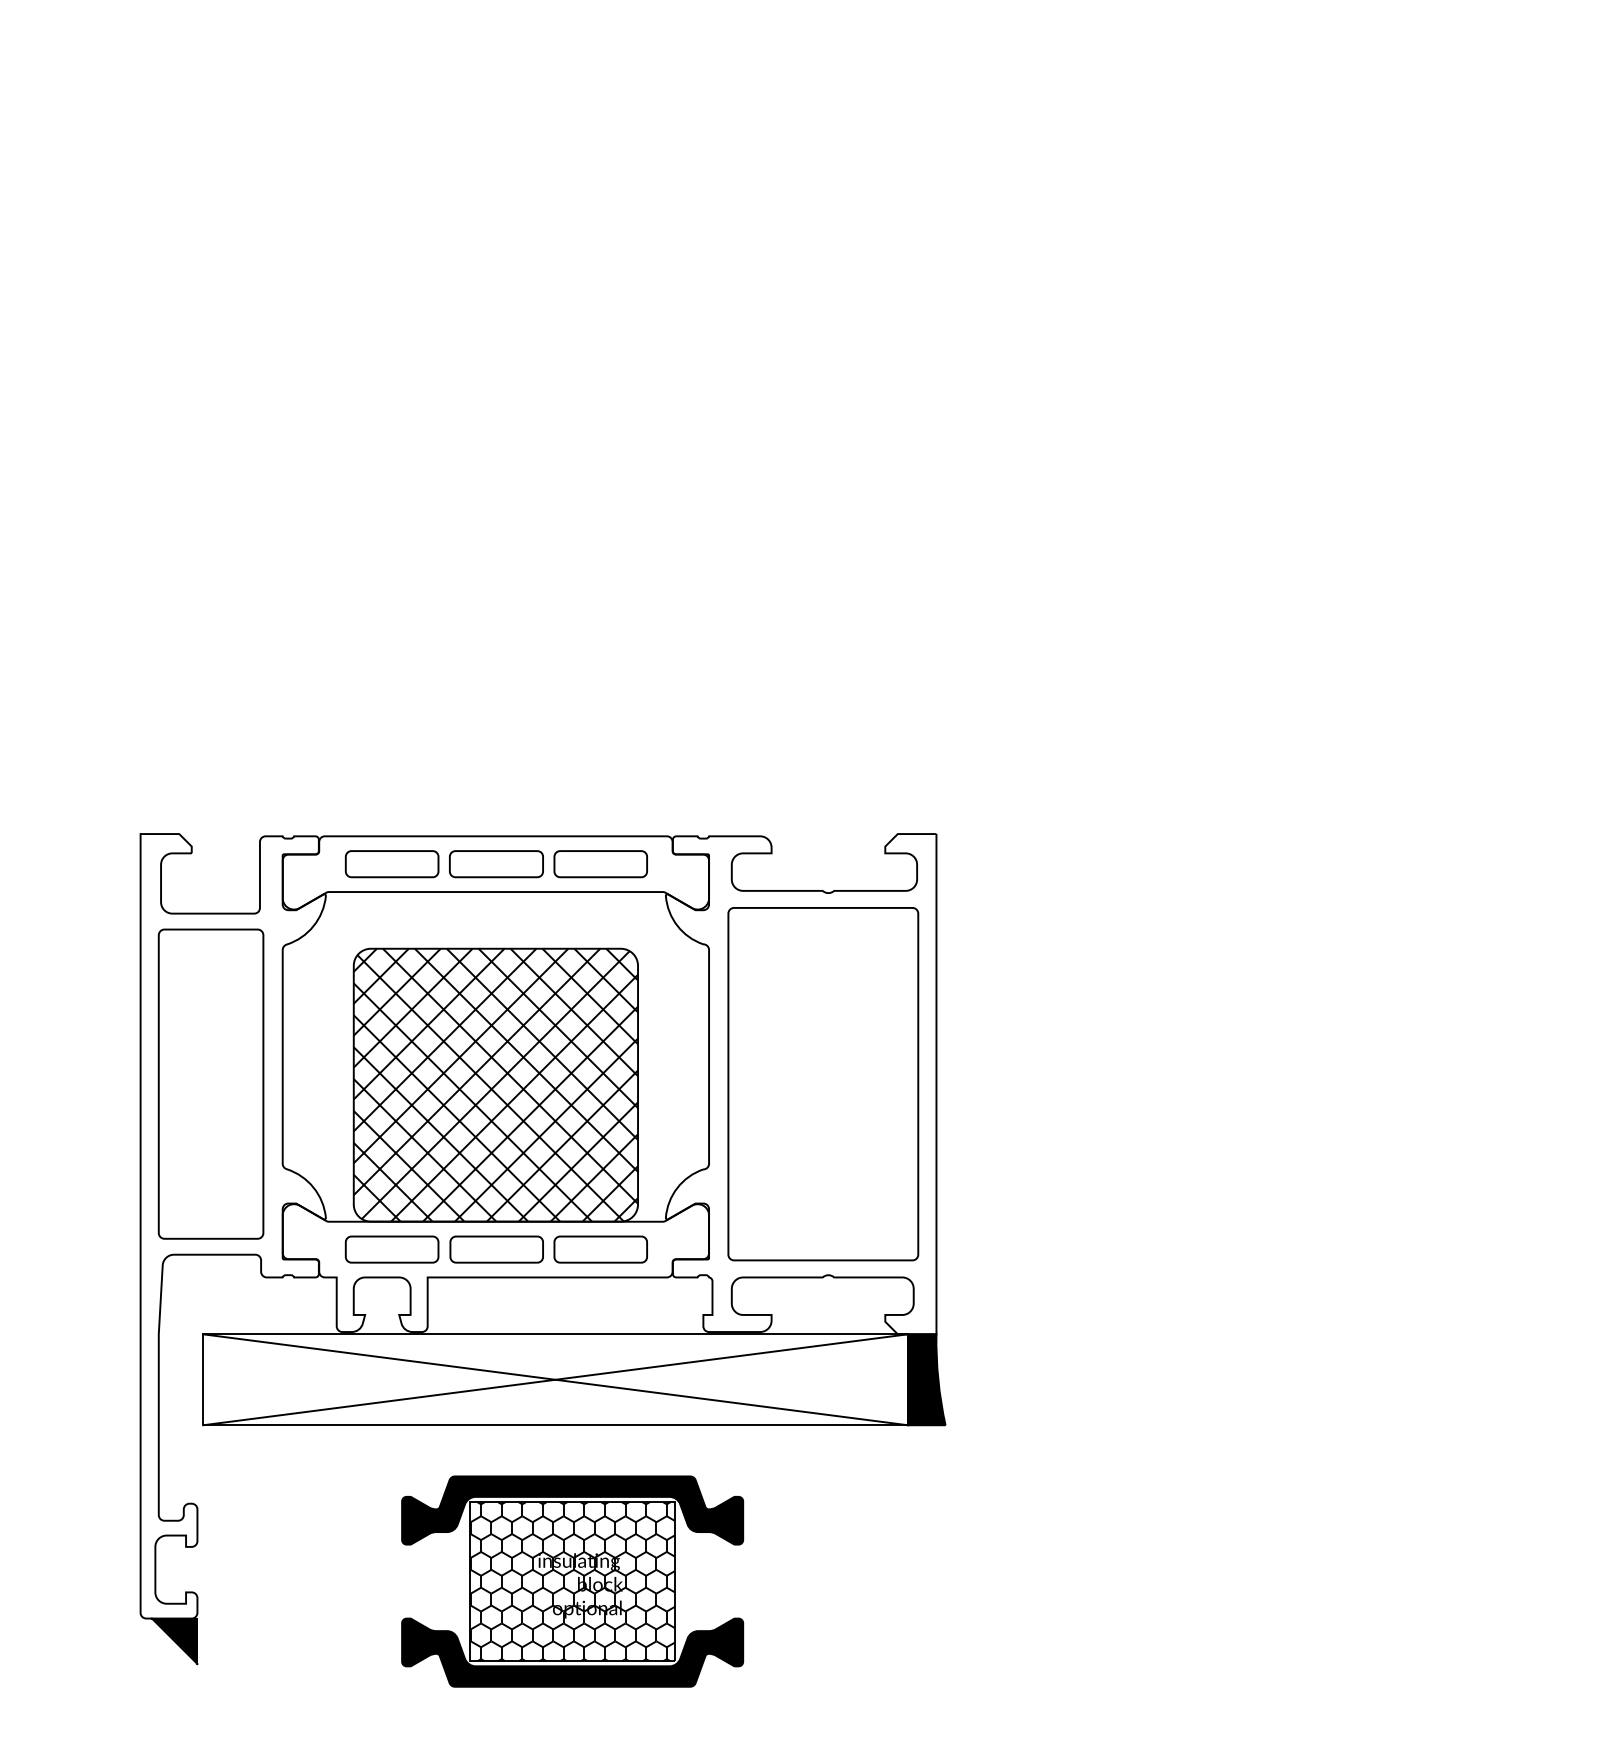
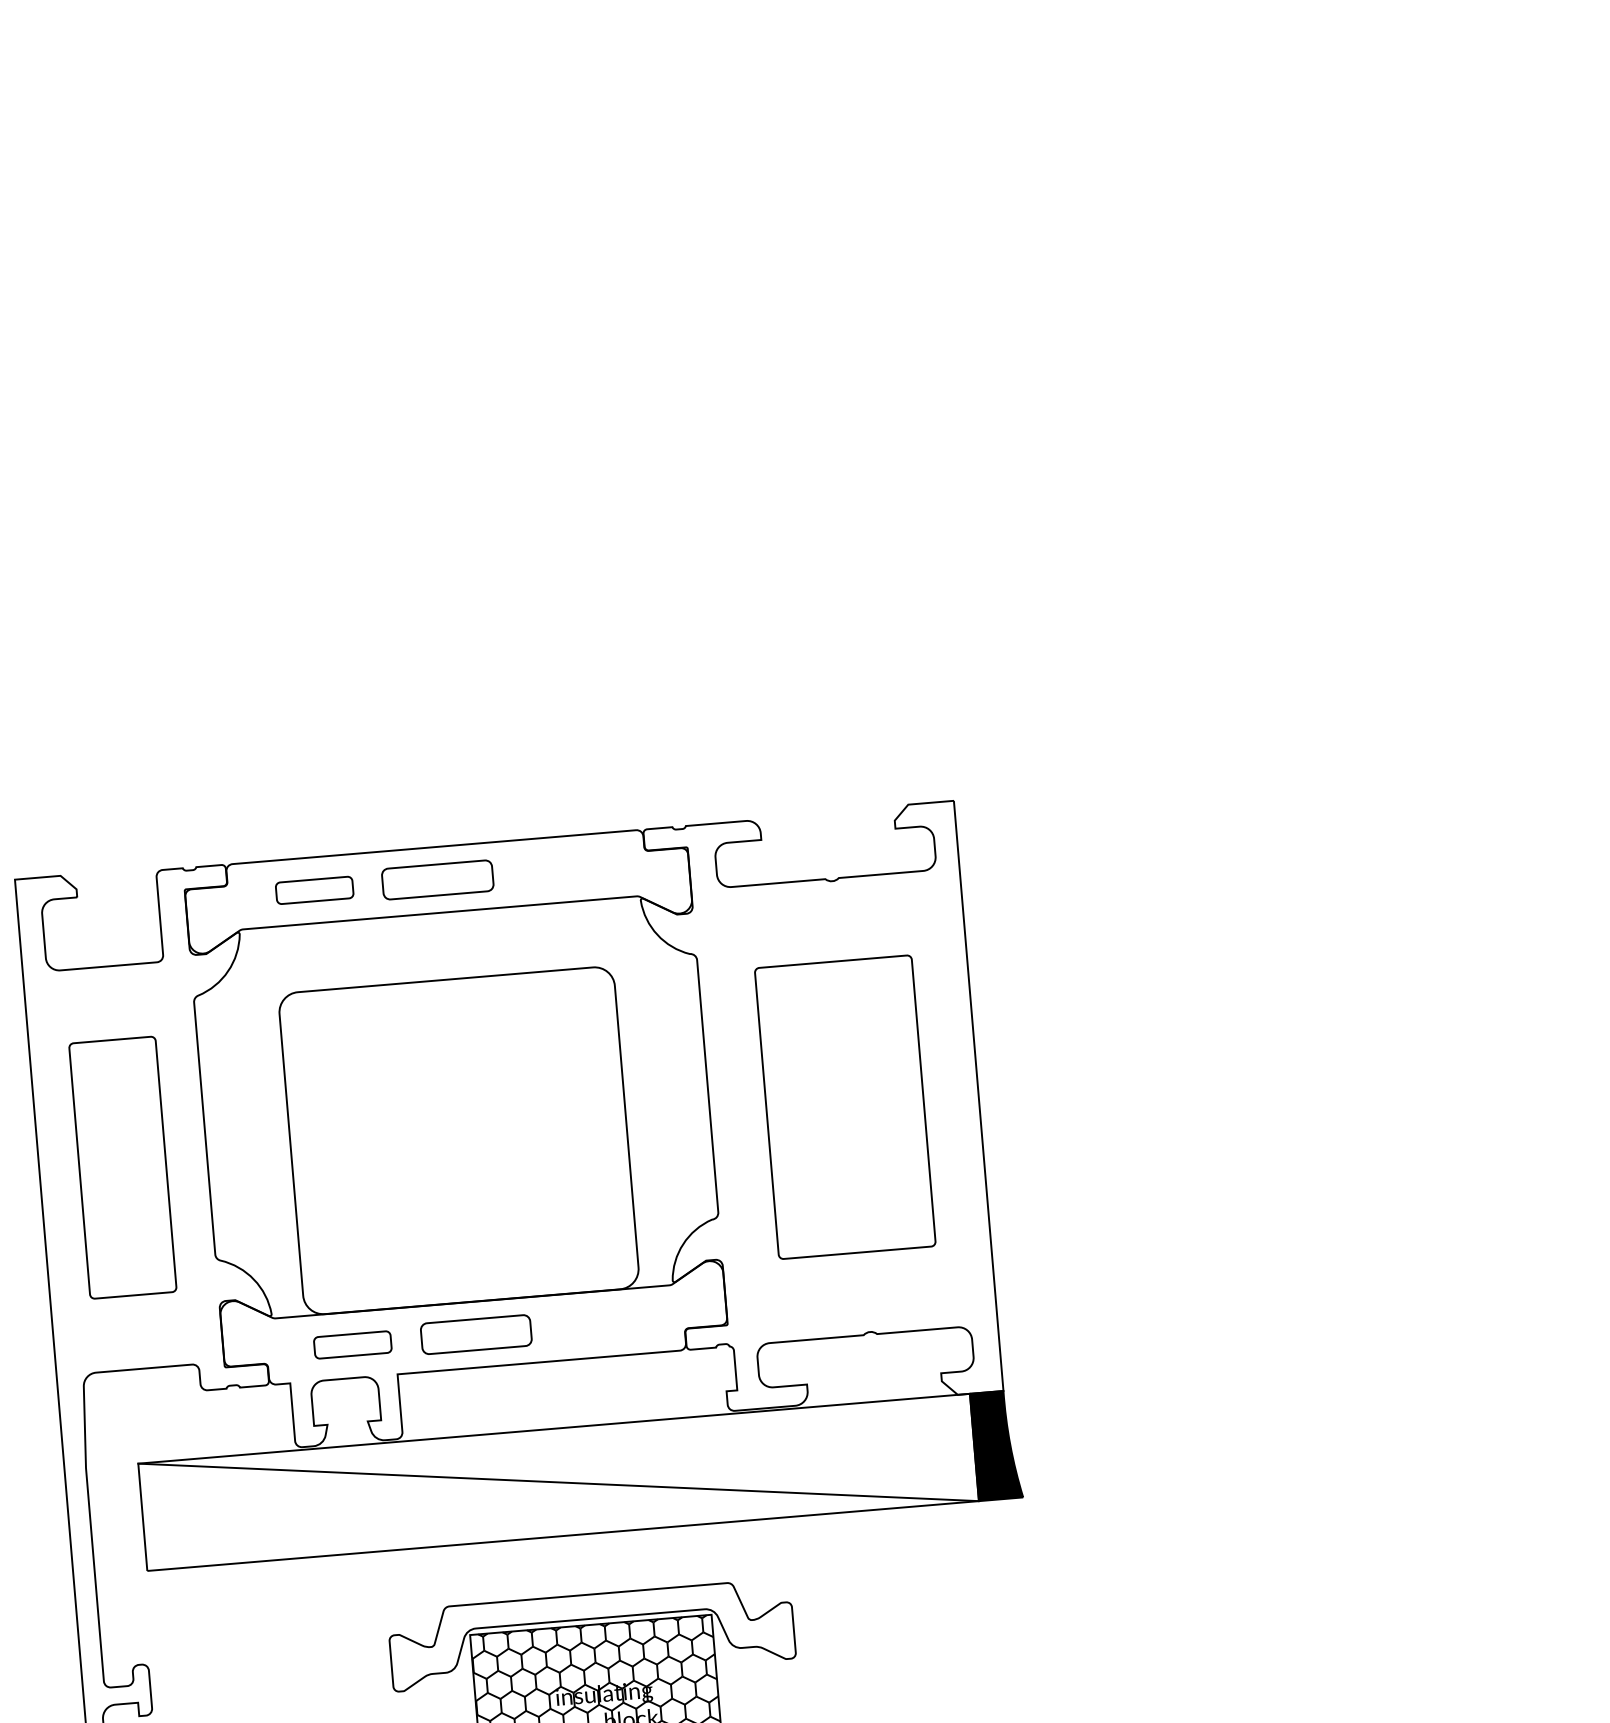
part: (391, 864) -> (314, 890), size x0.7
part: (600, 864) -> (560, 870), removed
part: (210, 1083) -> (122, 1167), size x0.7
hatch: (495, 1084) -> (458, 1139), removed
part: (823, 1084) -> (845, 1107), size x0.7
part: (391, 1249) -> (352, 1344), size x0.7
part: (600, 1249) -> (598, 1324), removed
line: (555, 1379) -> (558, 1482), removed
fill: (572, 1510) -> (591, 1634), removed

